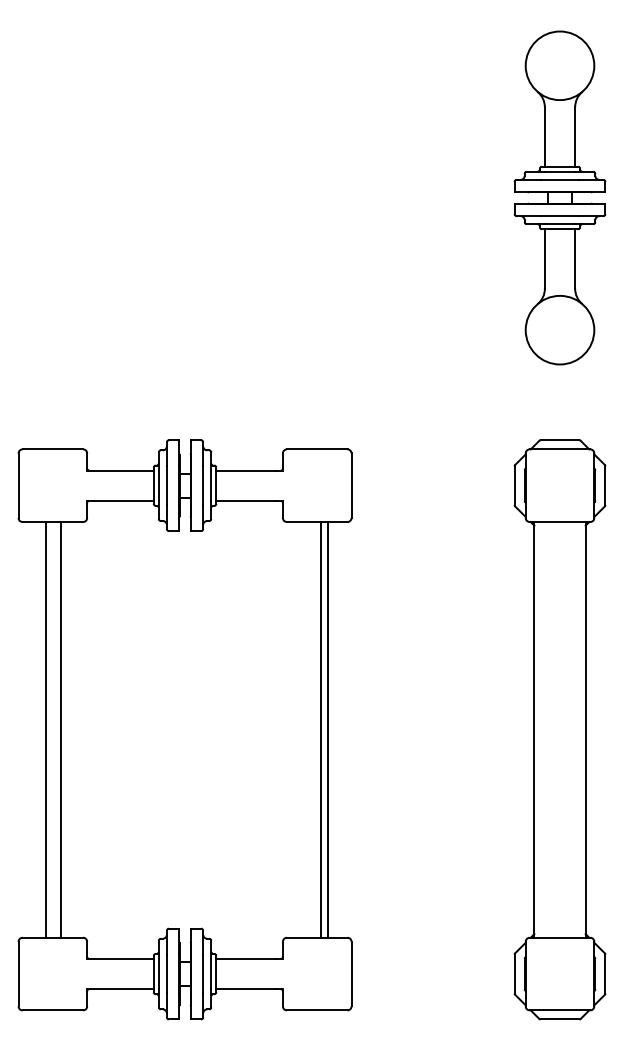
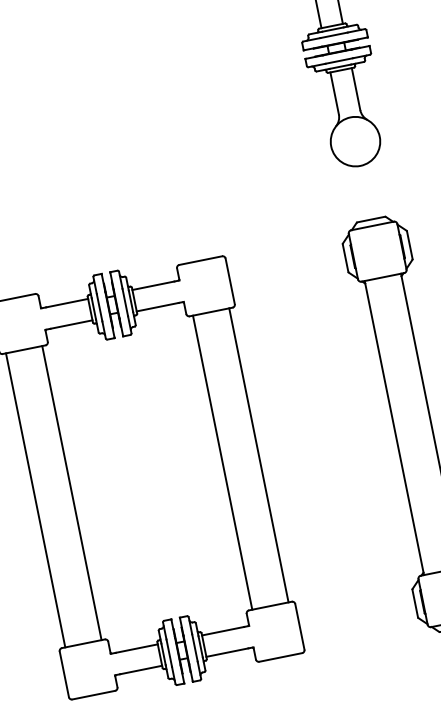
line: (45, 729) -> (71, 492), moved
line: (61, 729) -> (35, 500), moved
line: (320, 729) -> (258, 455), moved
line: (327, 729) -> (222, 462), moved

